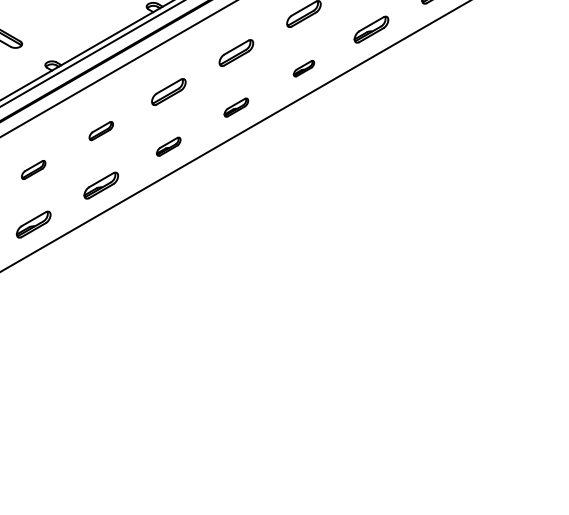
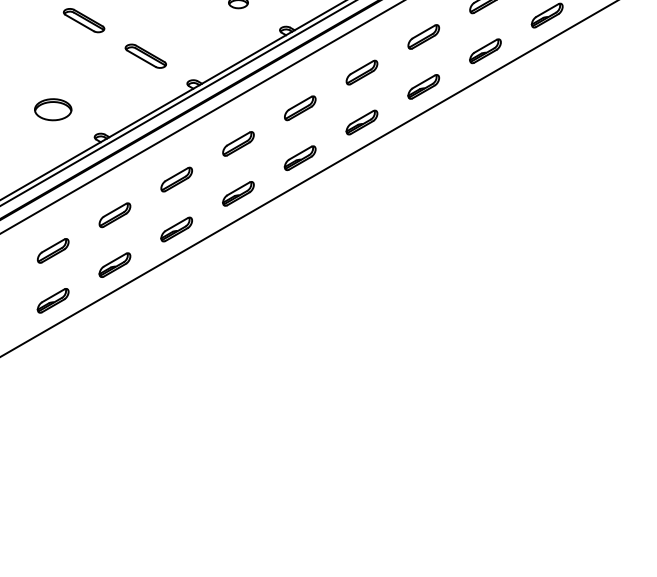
part: (303, 68) -> (423, 86), size x1.67
part: (235, 107) -> (361, 122), size x1.43
part: (101, 130) -> (238, 143), size x1.43
part: (168, 146) -> (299, 158), size x1.43
part: (33, 169) -> (176, 179), size x1.43

